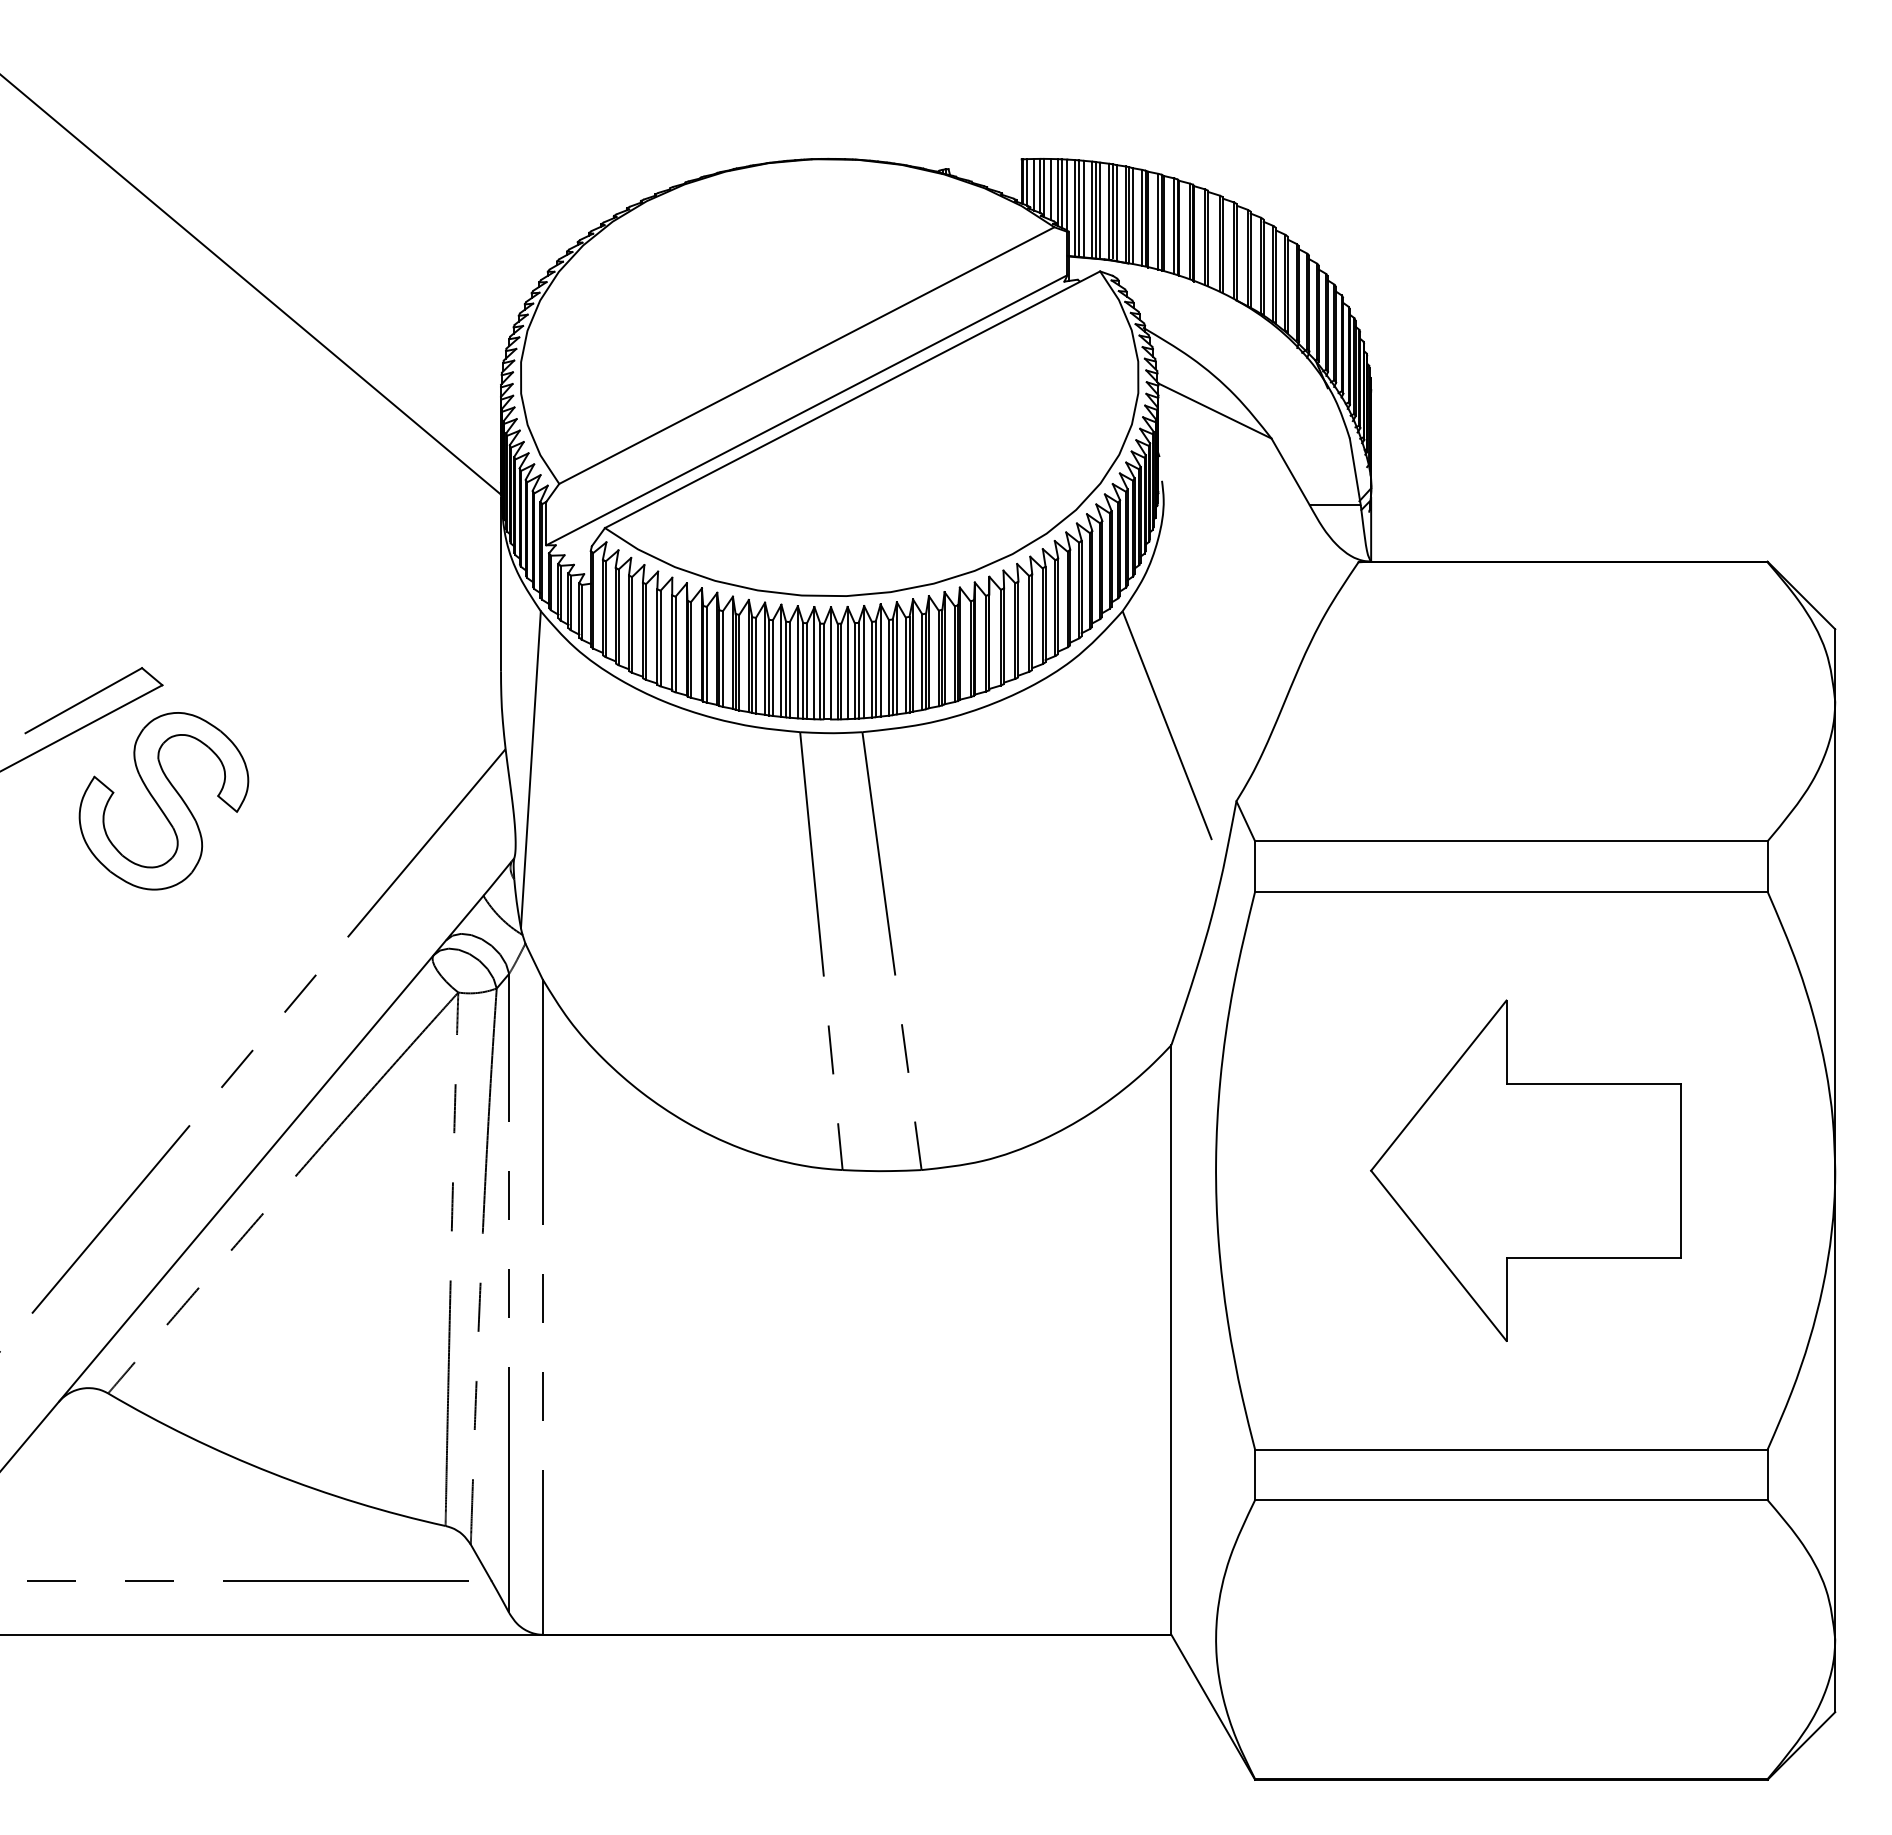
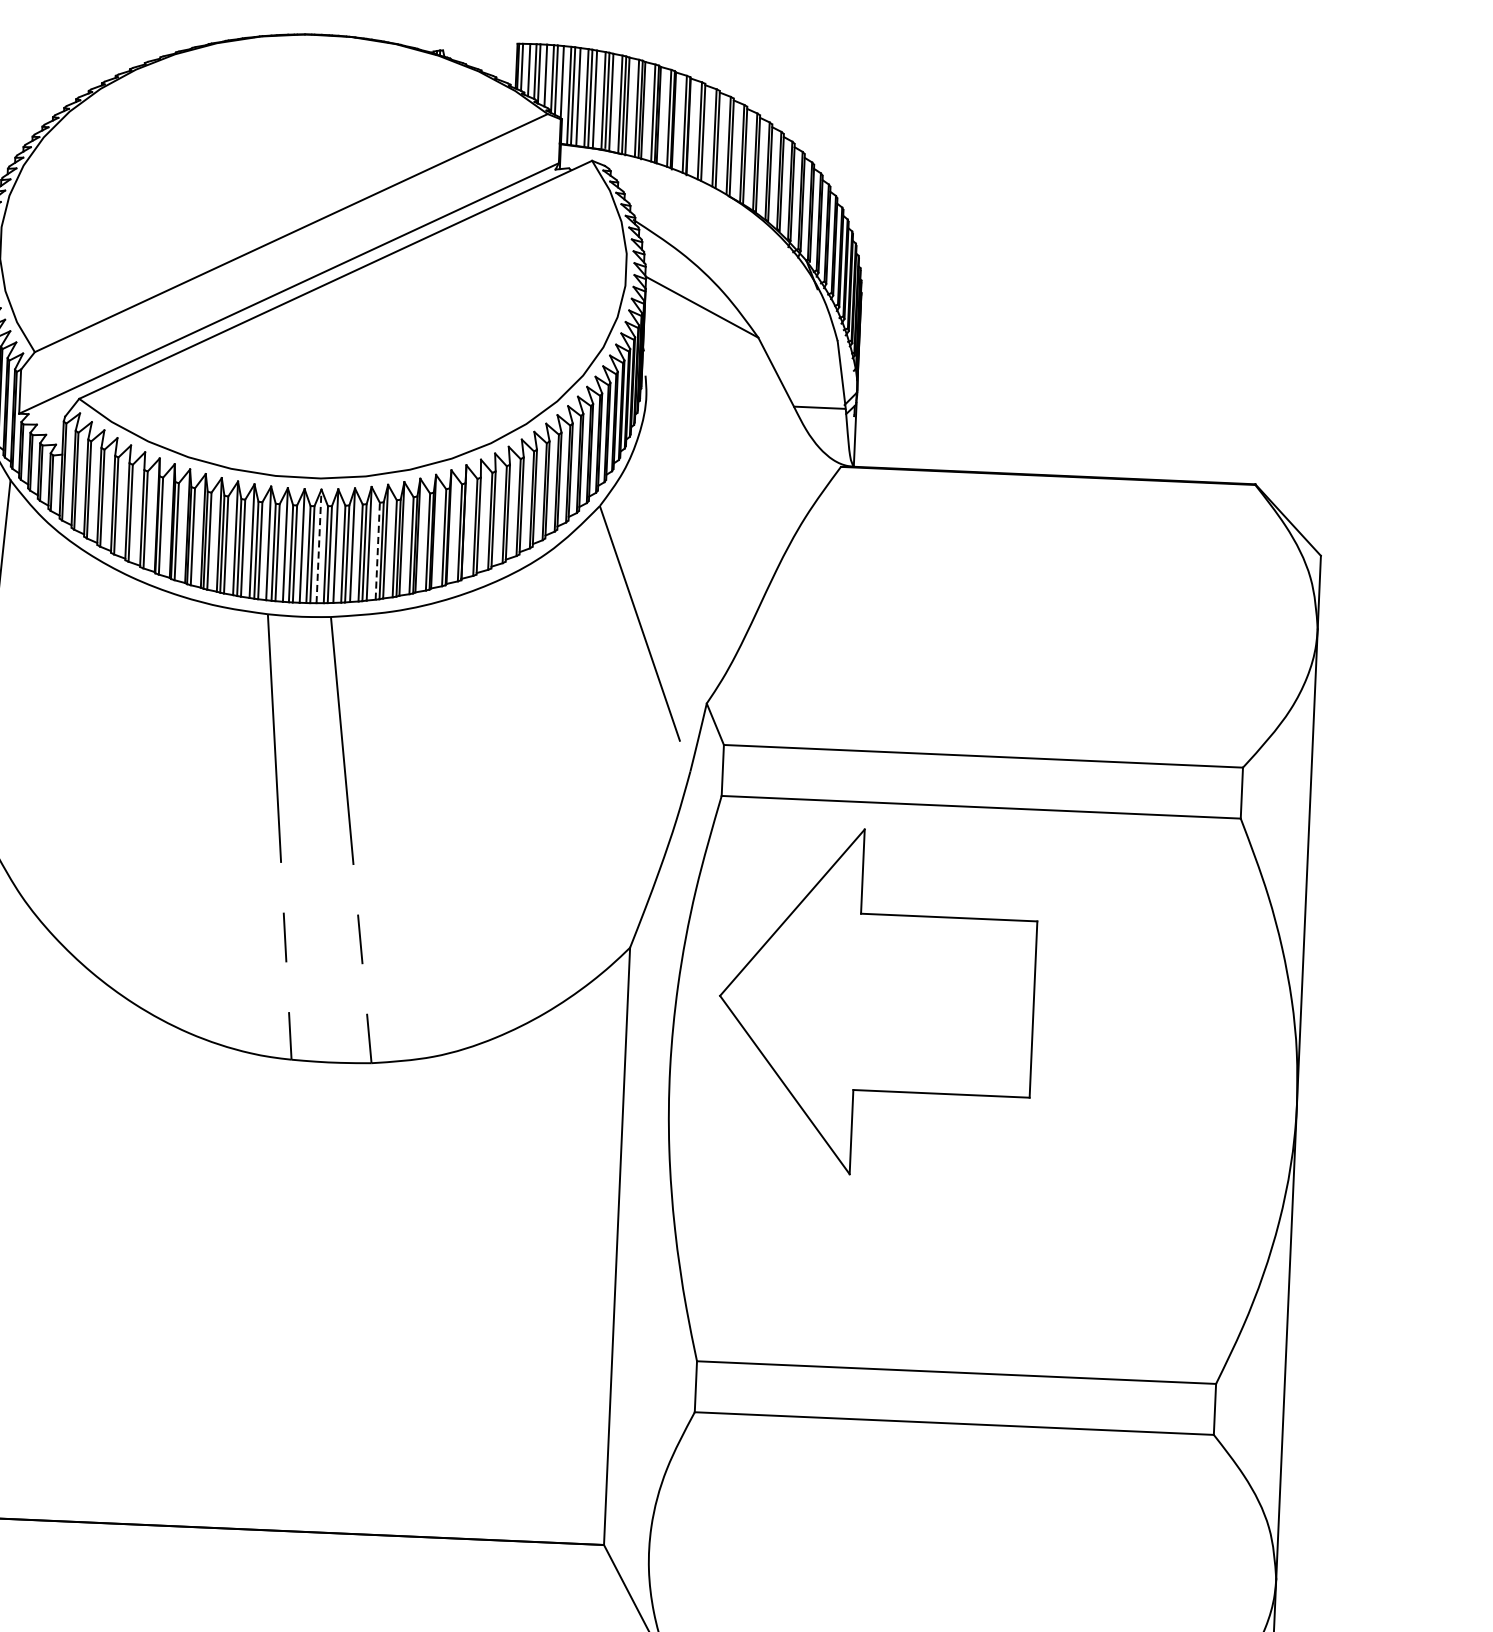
line: (847, 662) -> (318, 545), solid -> dashed
line: (905, 665) -> (377, 551), solid -> dashed
part: (1525, 1170) -> (876, 1002), moved

